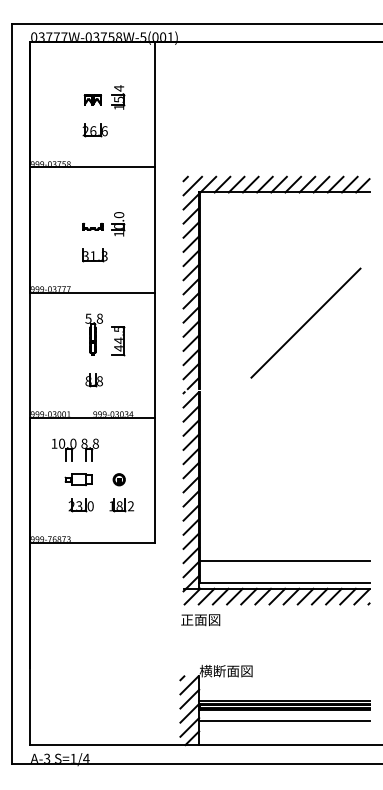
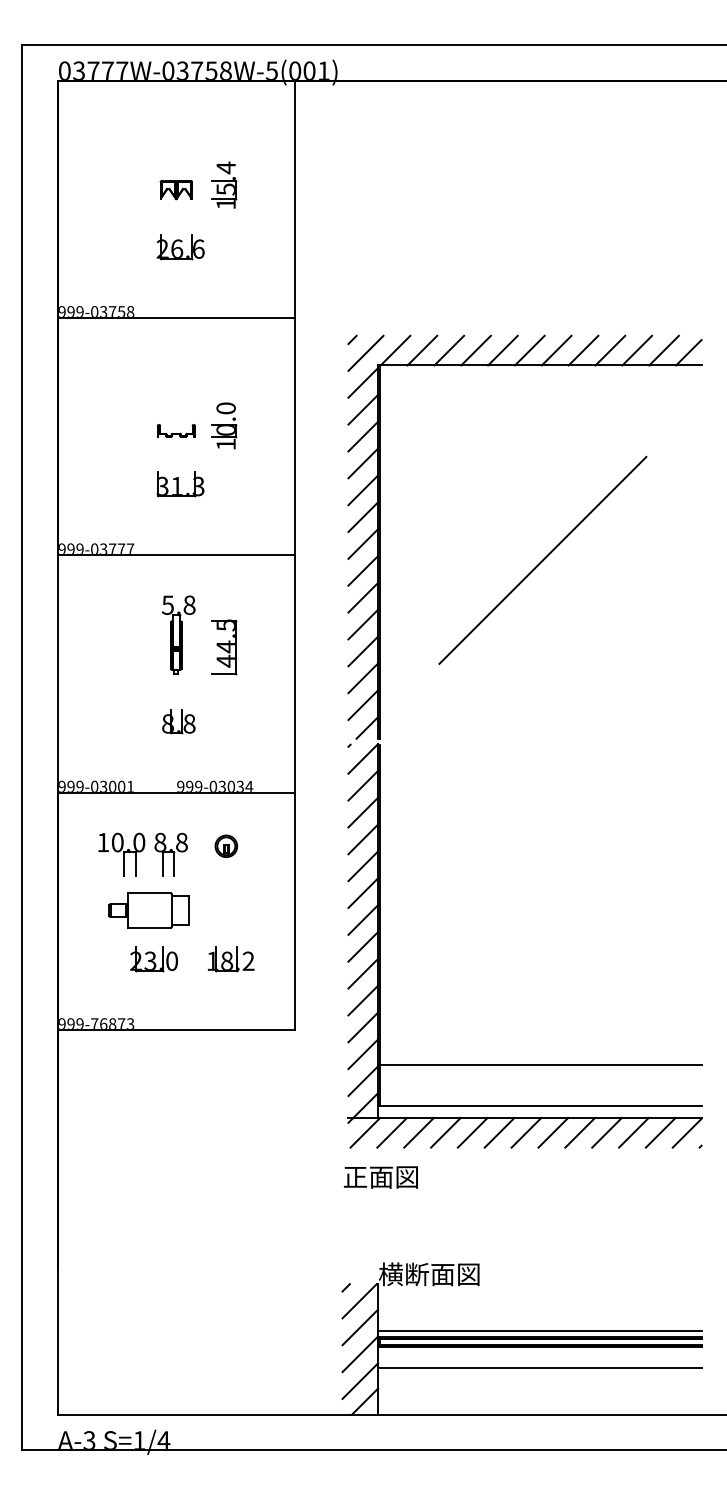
line: (305, 322) -> (541, 559), moved
part: (78, 479) -> (148, 910), size x1.6
part: (118, 479) -> (224, 845), moved

